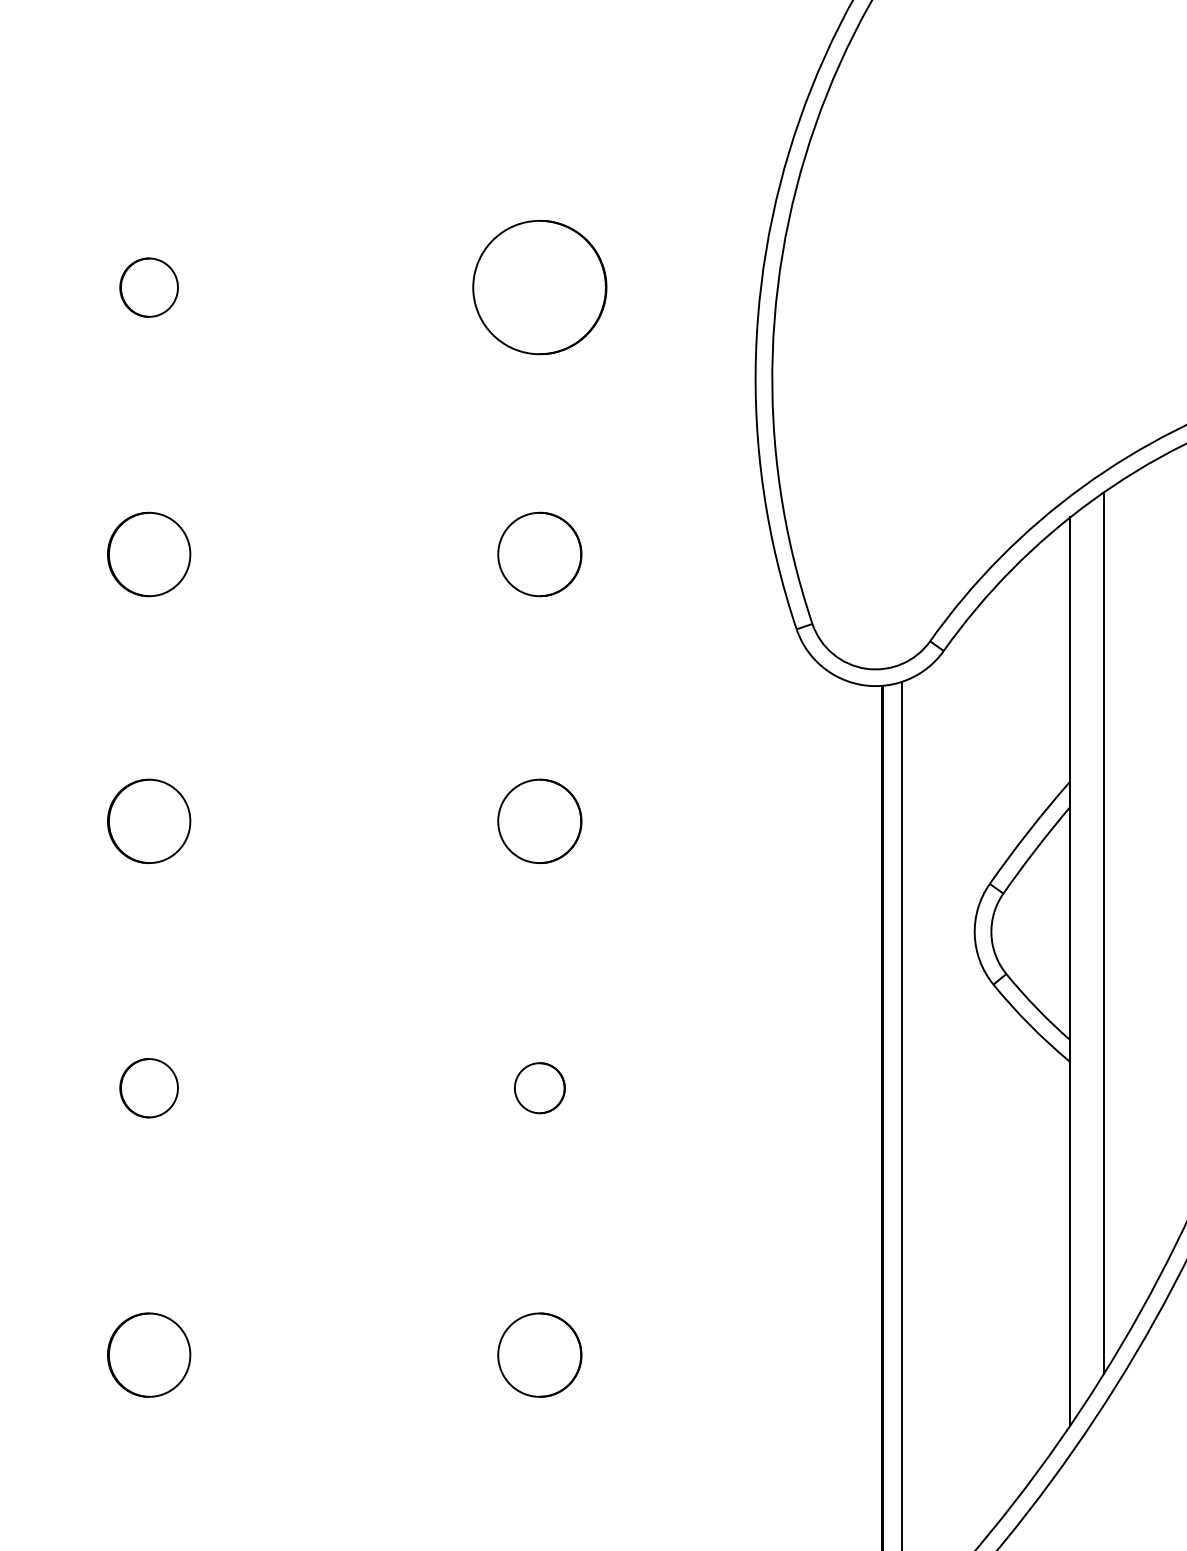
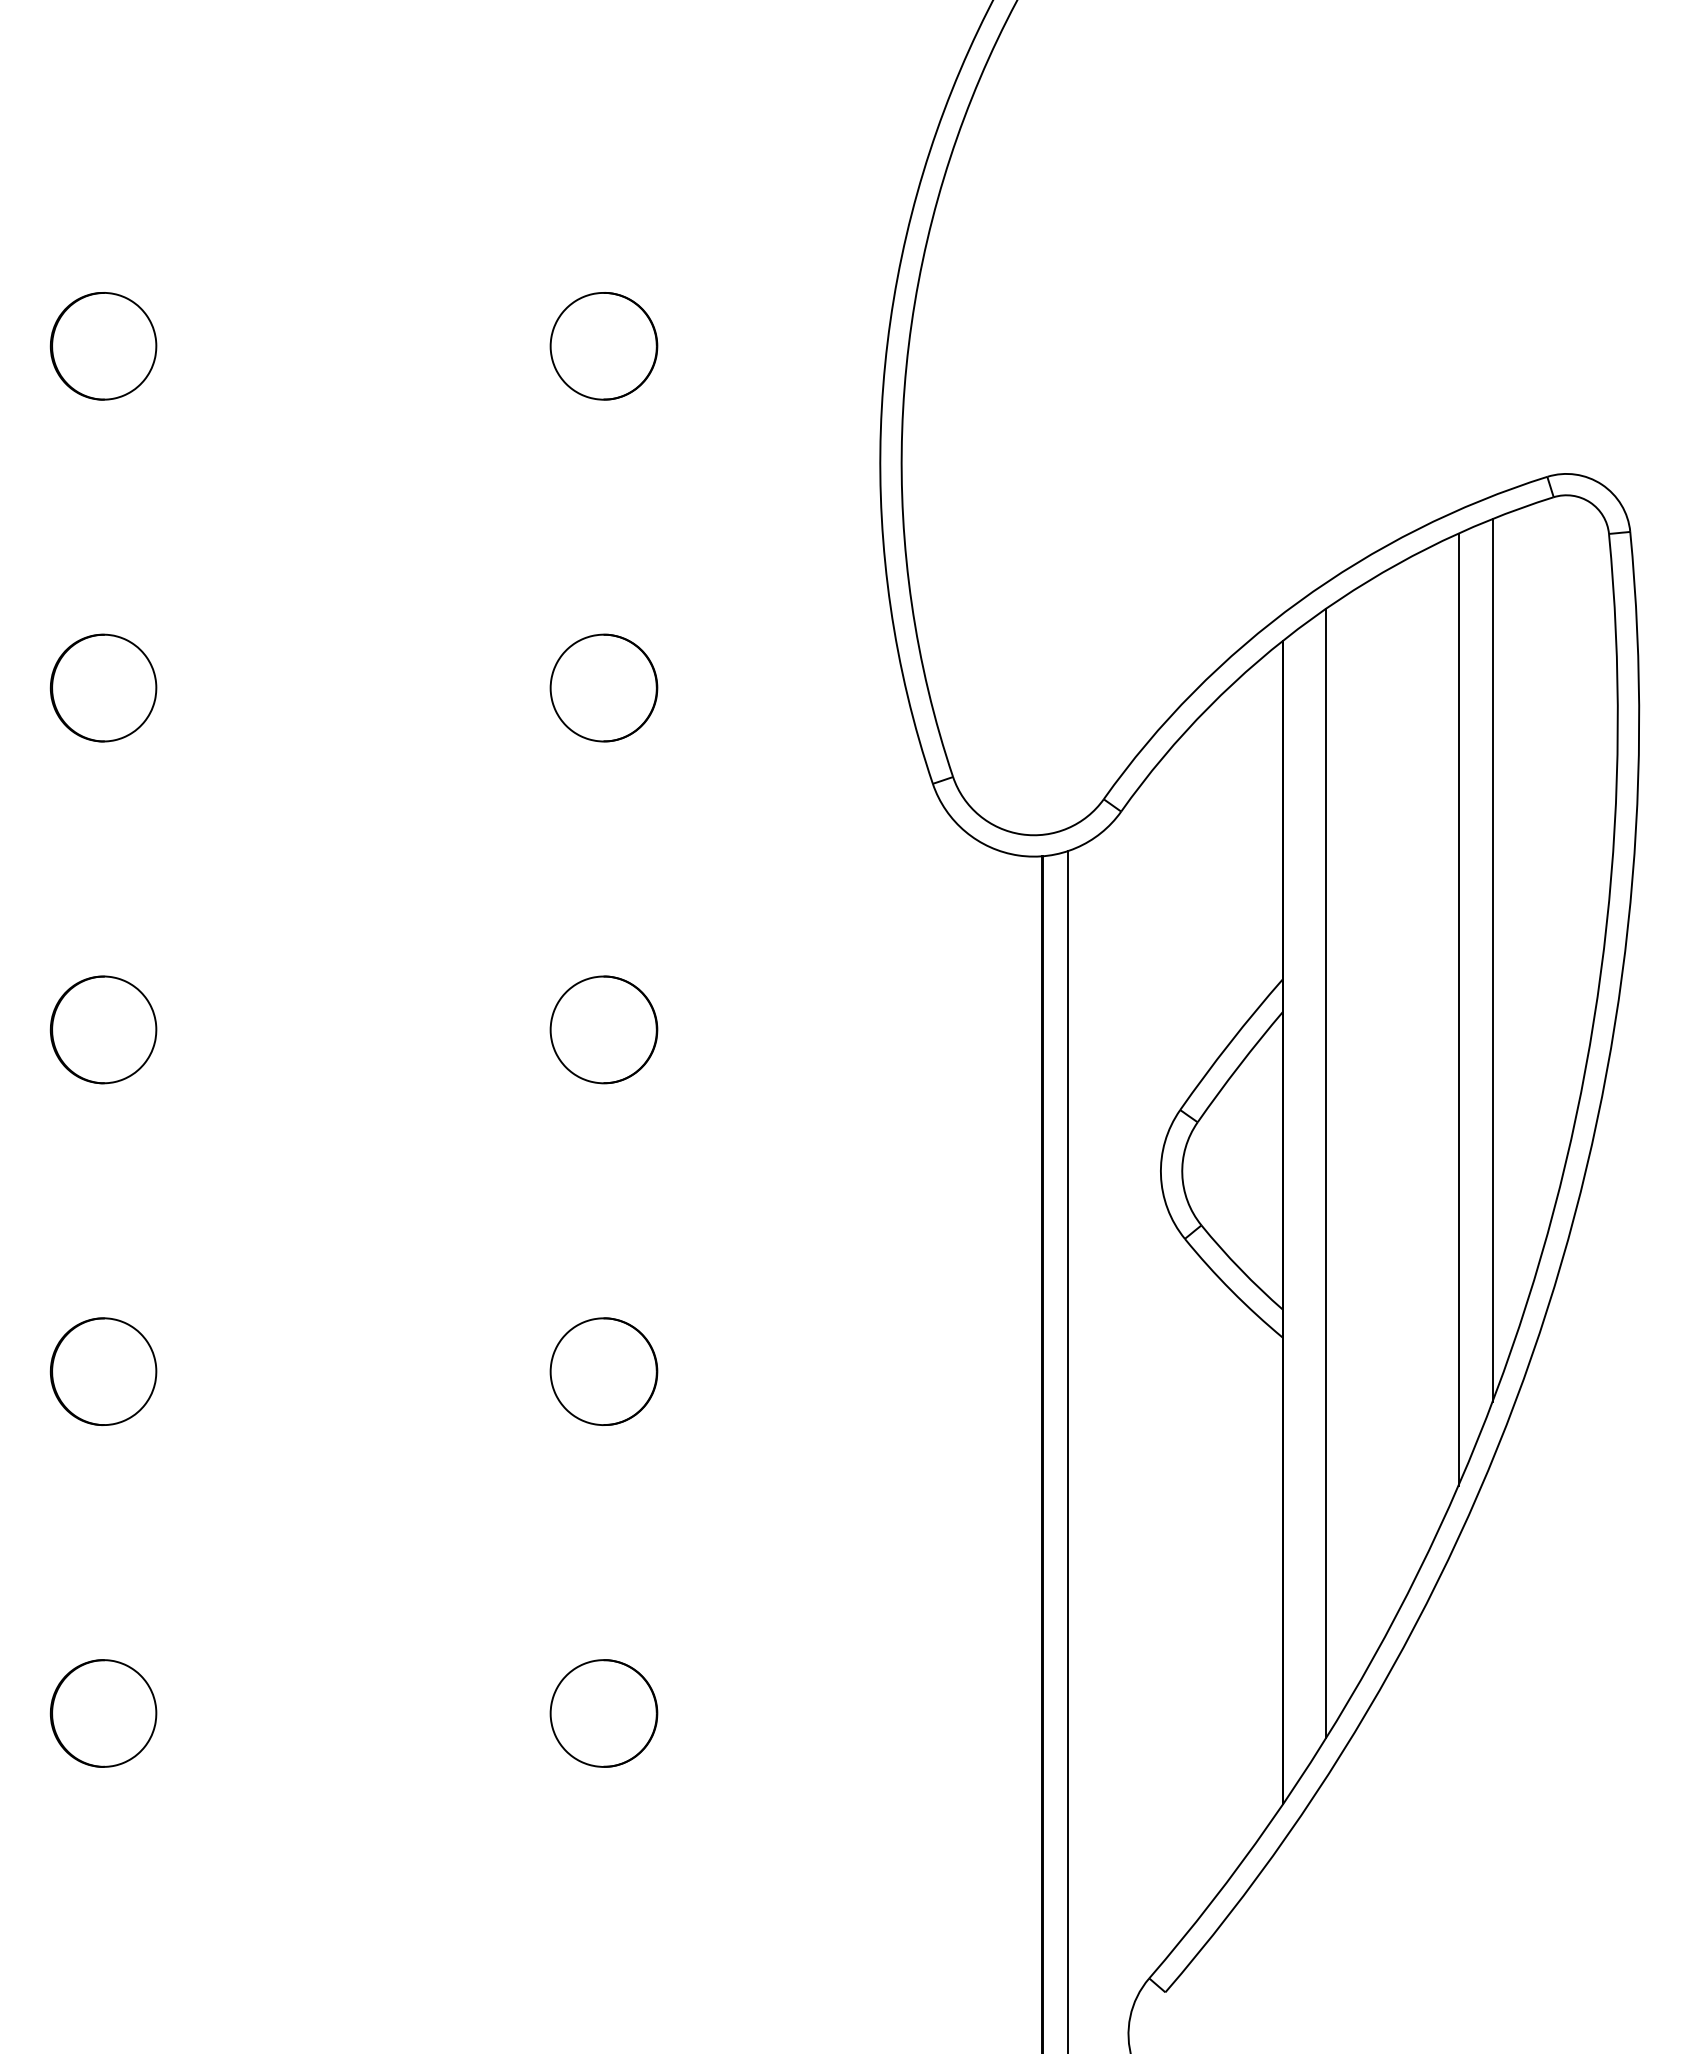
part: (149, 287) -> (103, 346), size x1.43
part: (539, 287) -> (603, 346), size x0.62
part: (149, 1088) -> (103, 1371), size x1.43
part: (539, 1088) -> (603, 1371), size x1.67

